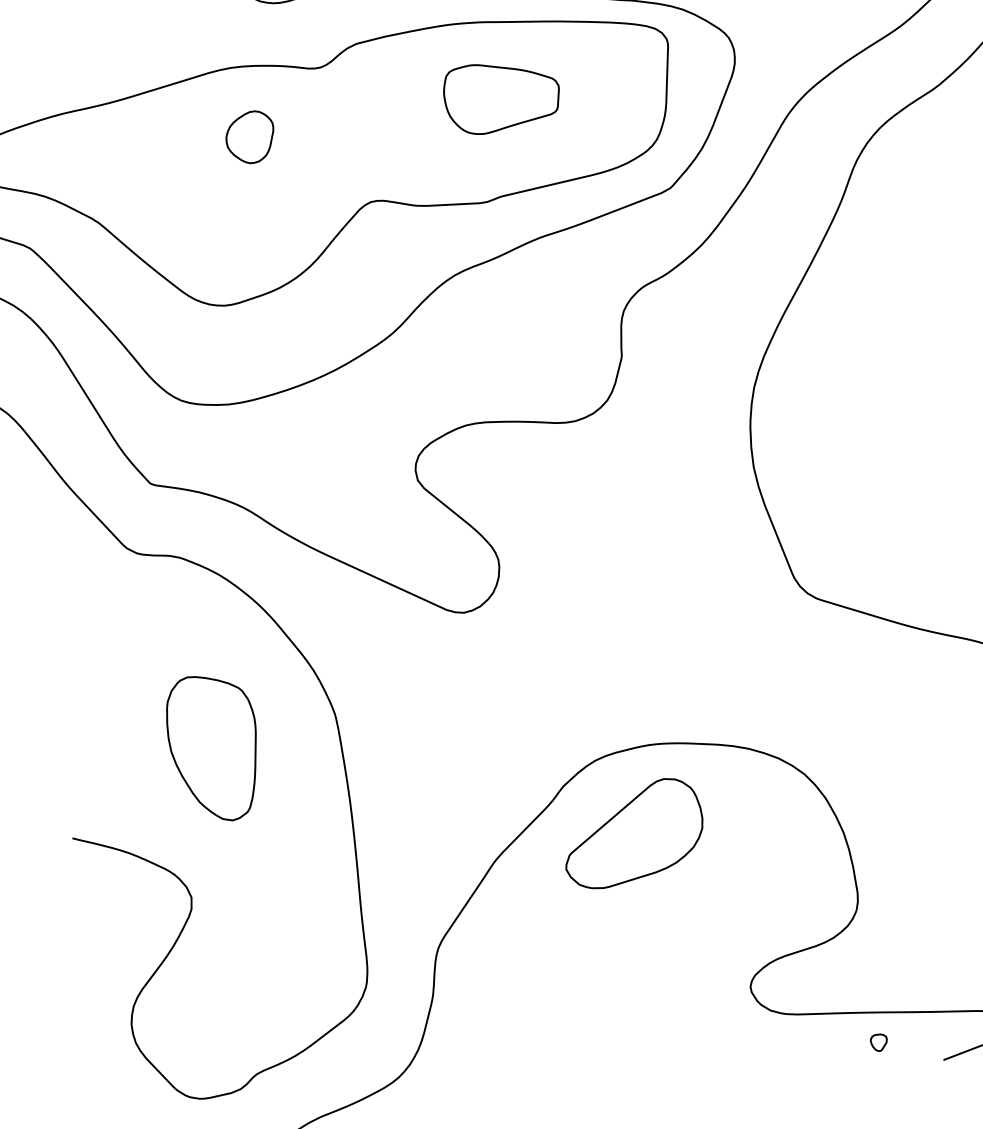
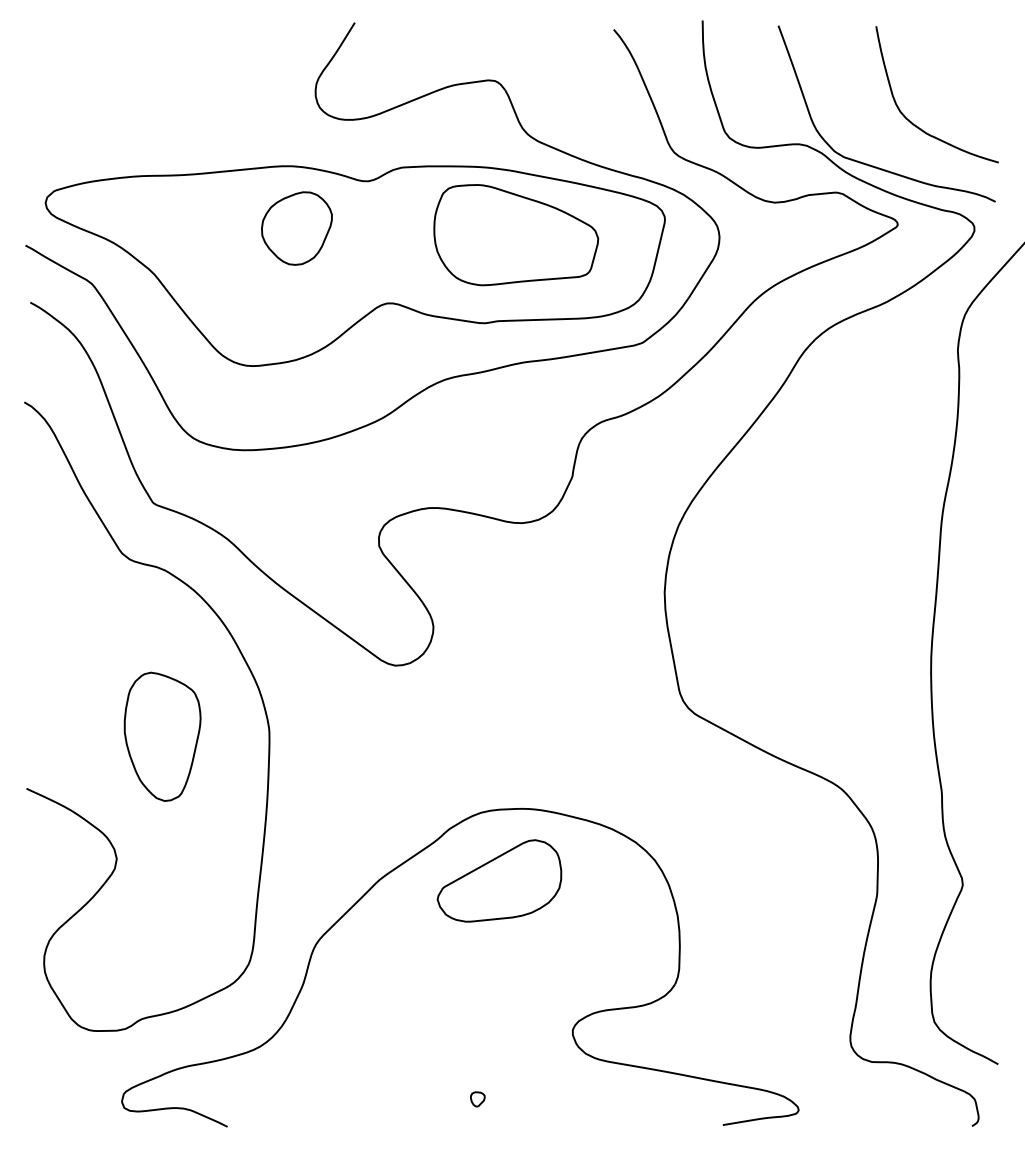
part: (502, 94) -> (516, 235), size x1.67
part: (250, 137) -> (296, 228), size x1.67
part: (878, 1042) -> (477, 1099), moved

